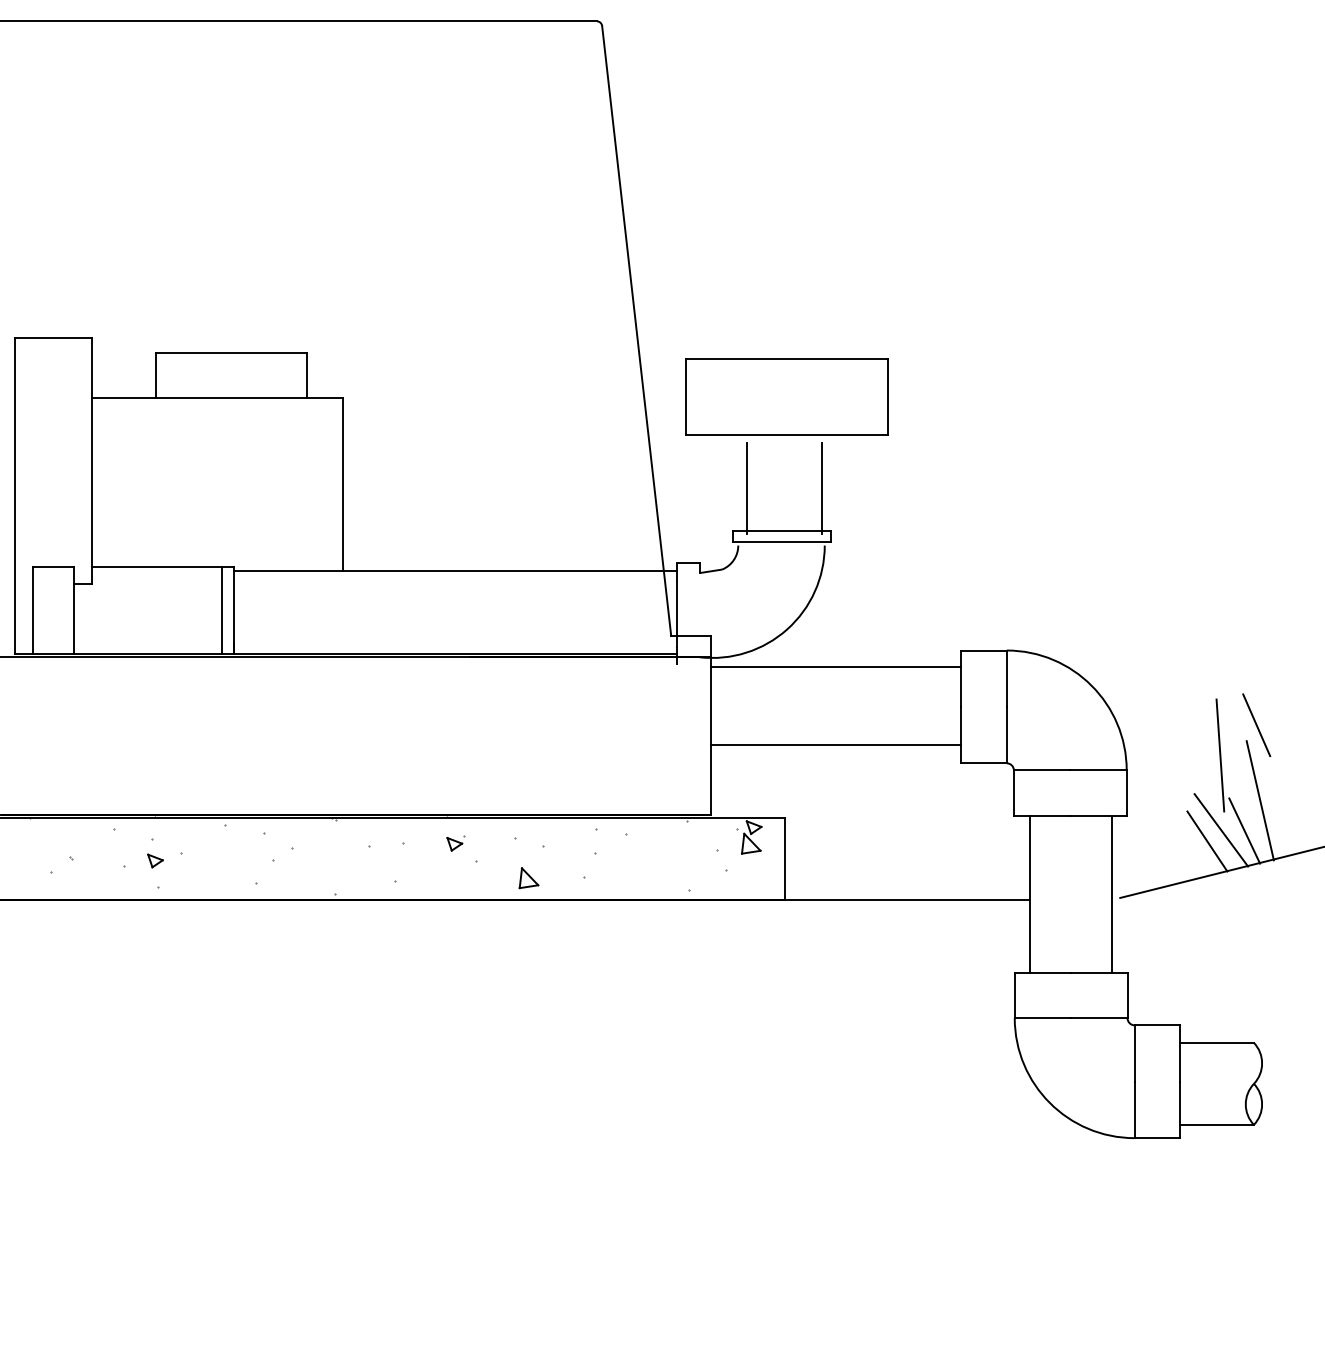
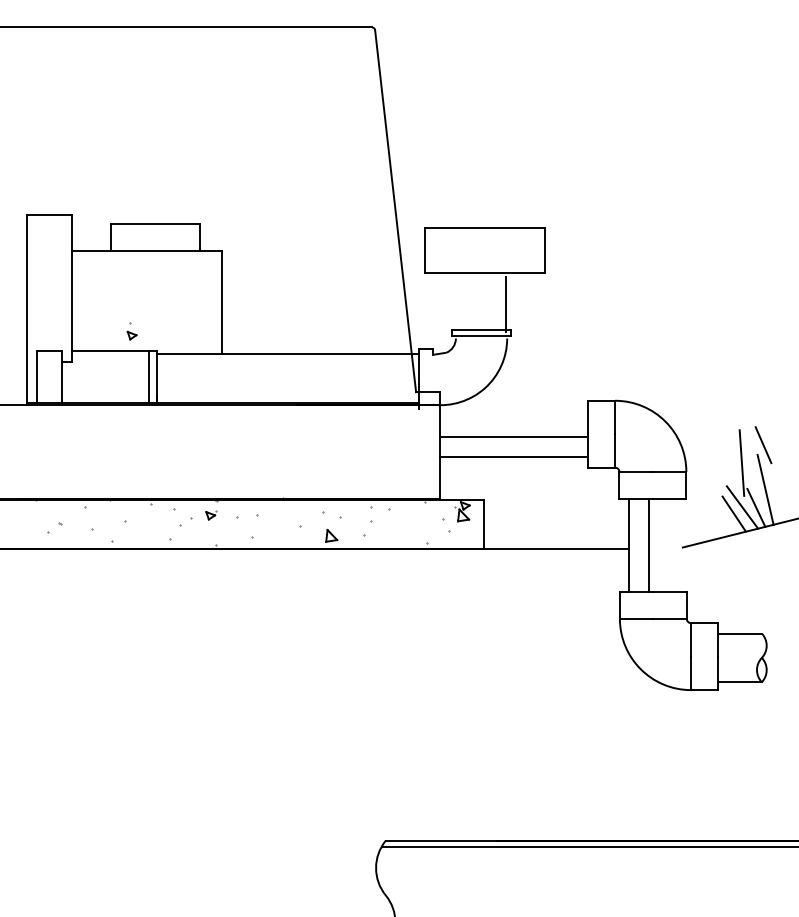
line: (747, 488) -> (461, 304), removed
line: (835, 666) -> (513, 436), moved
part: (456, 843) -> (211, 515), moved
part: (154, 853) -> (131, 331), moved
line: (1111, 894) -> (648, 545), moved

